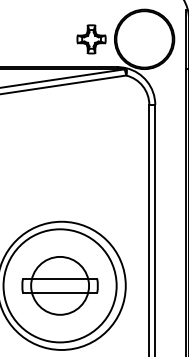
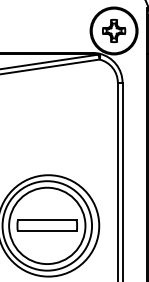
part: (91, 39) -> (114, 31), moved
circle: (59, 285) -> (46, 225), size x1.67

